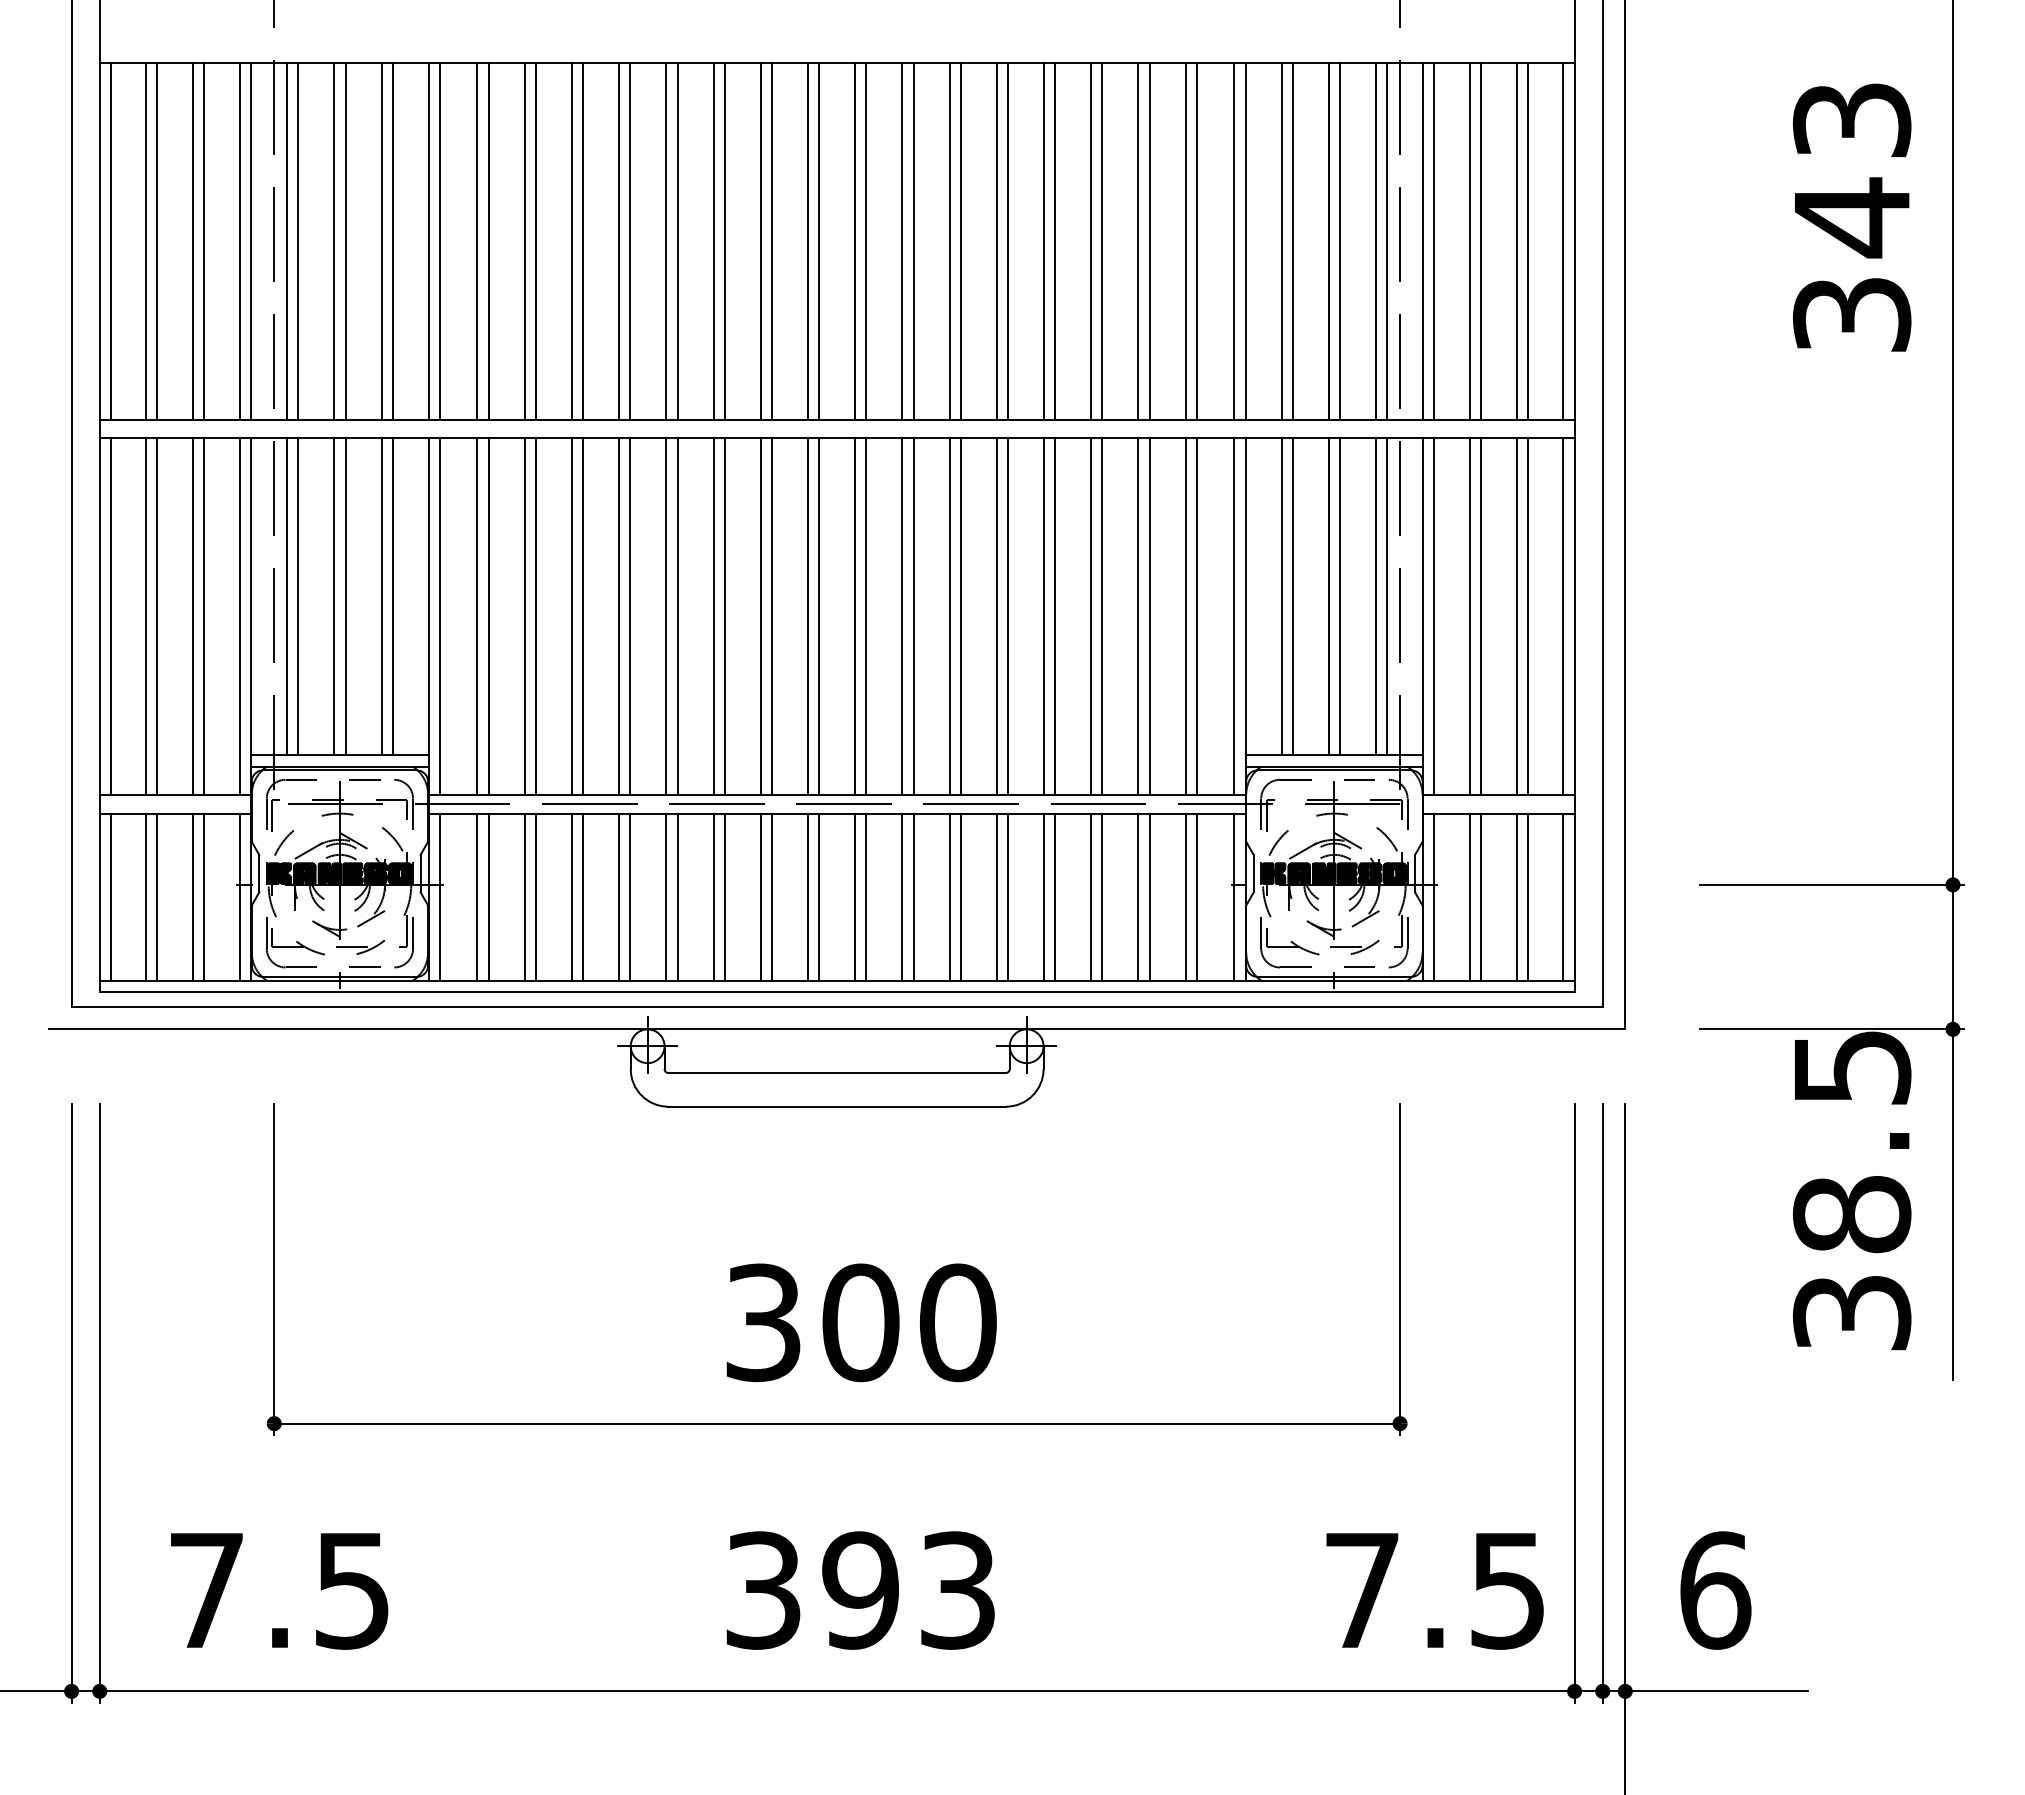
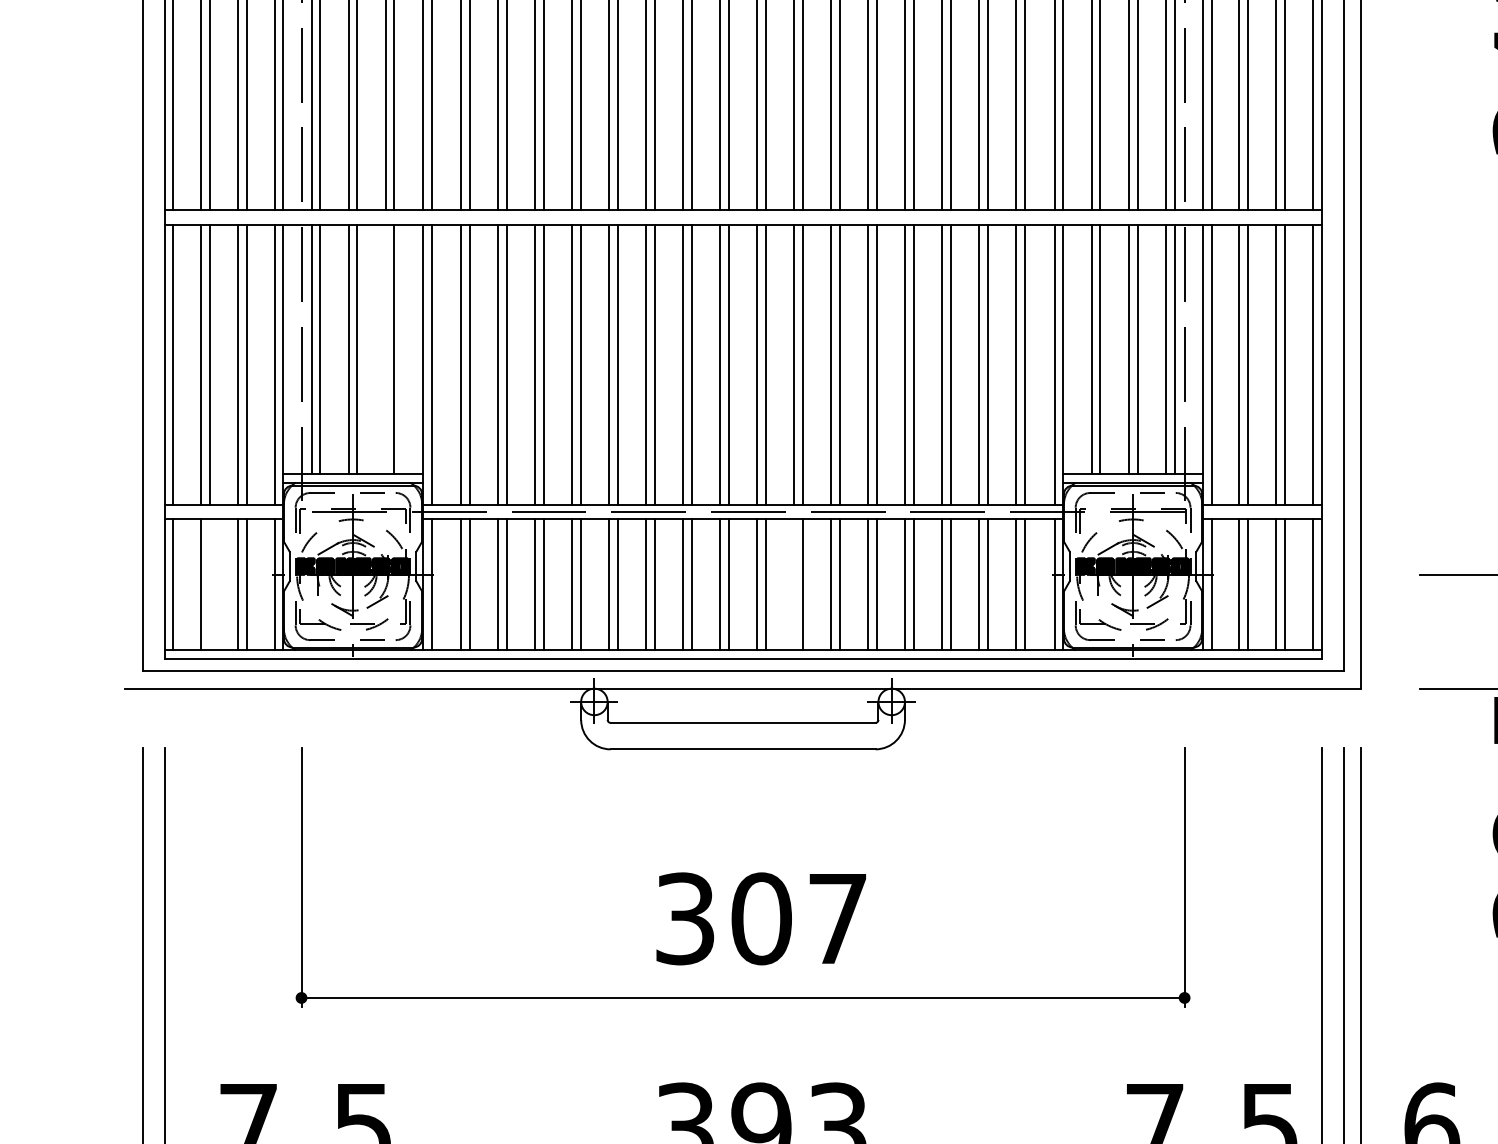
line: (381, 596) -> (385, 349), removed
line: (157, 896) -> (209, 584), removed
line: (902, 896) -> (794, 584), removed
text: (957, 1322) -> (837, 918), 300 -> 307

